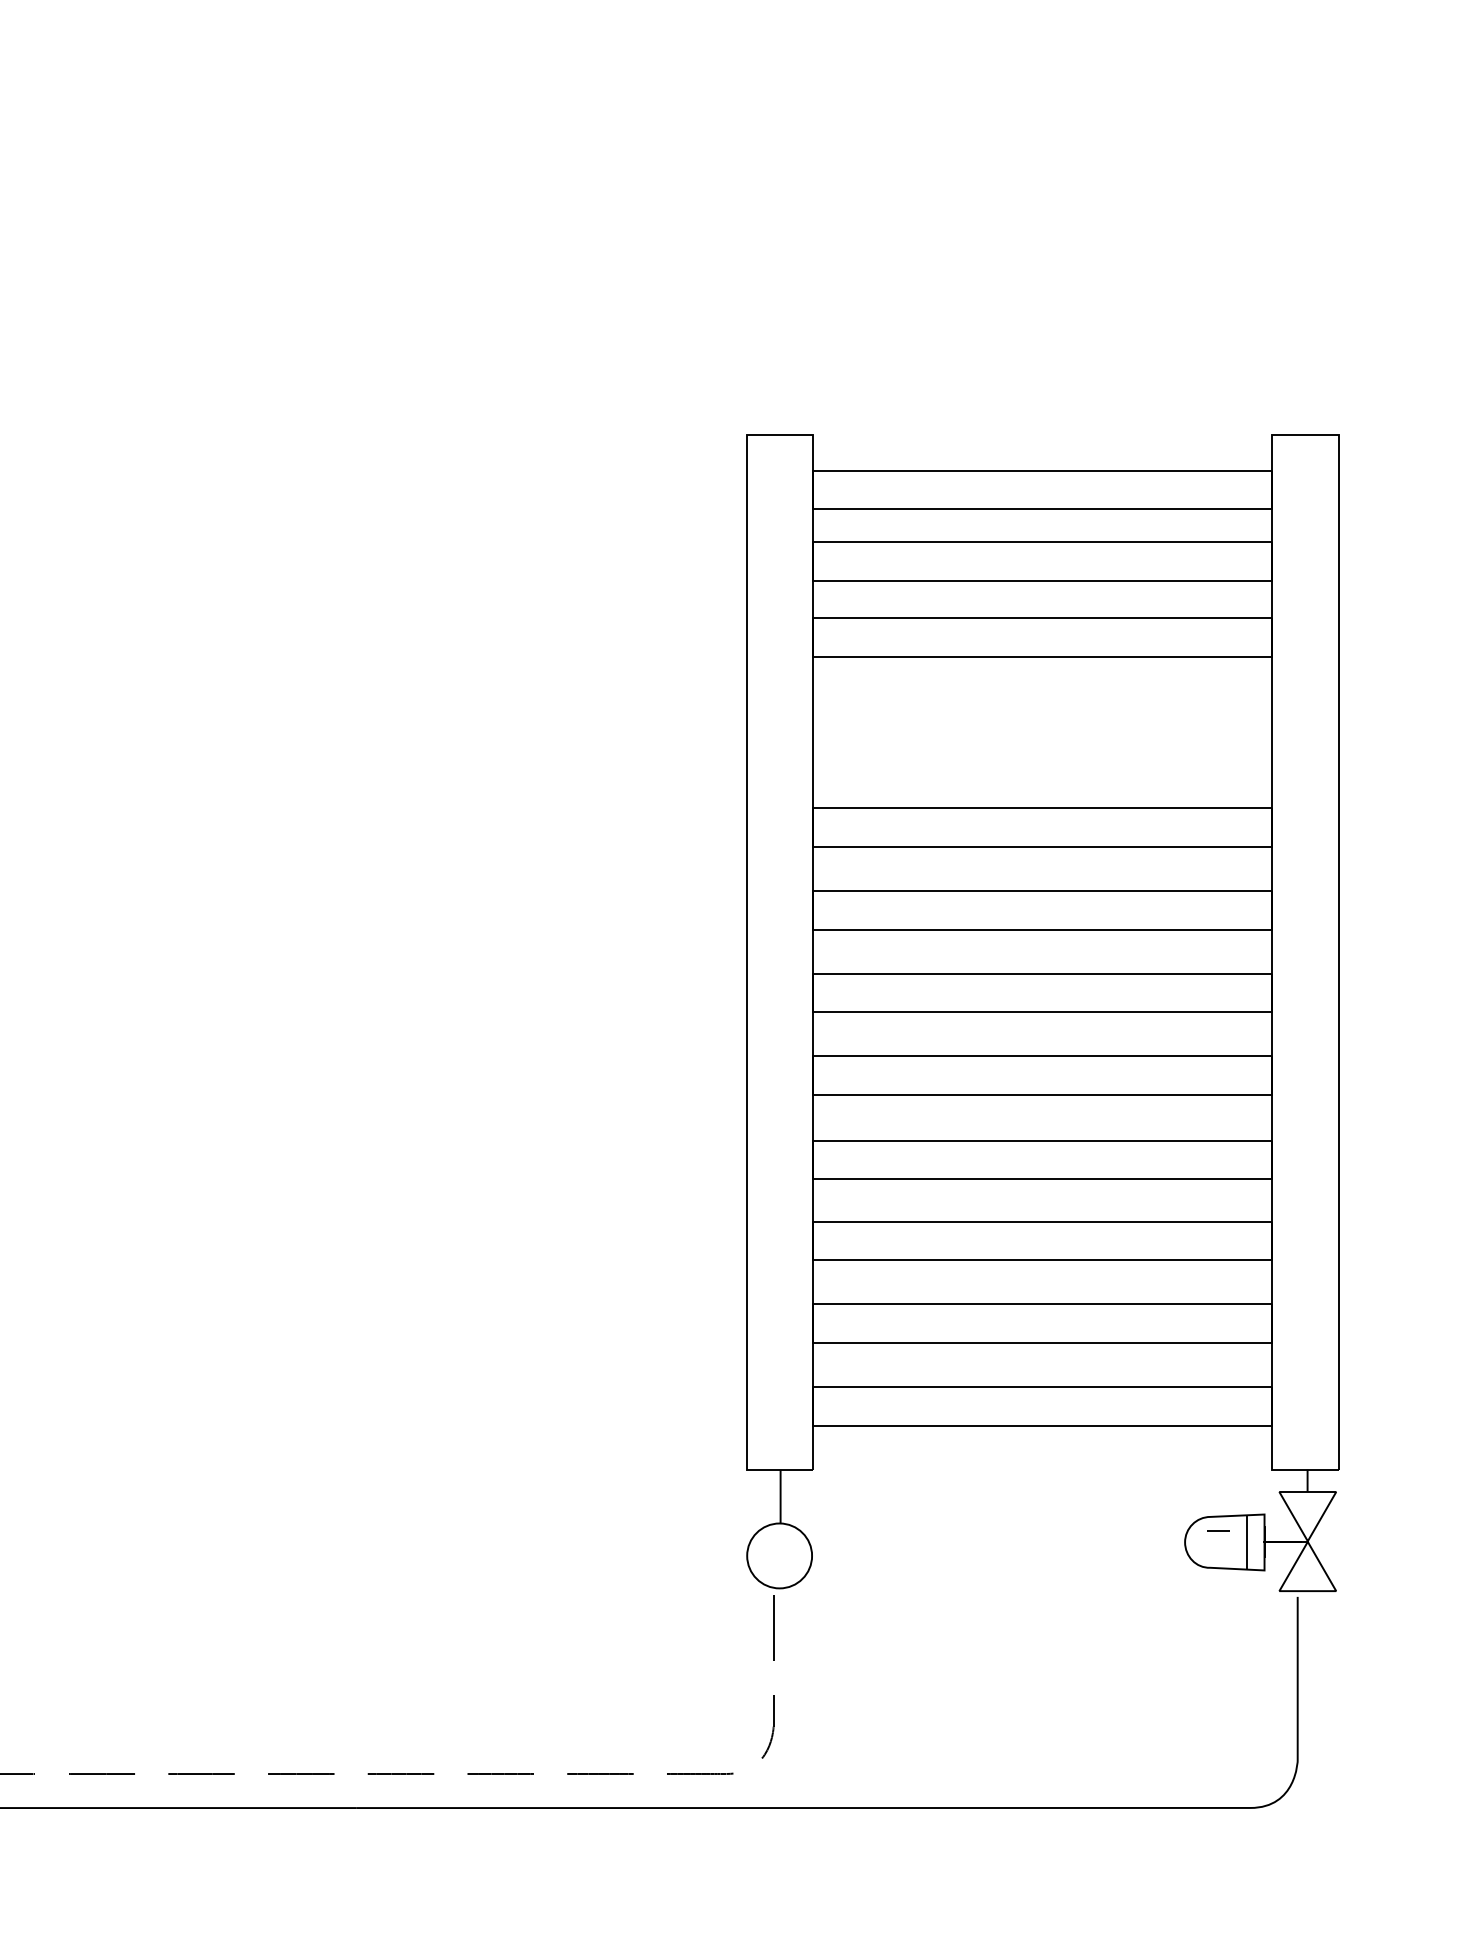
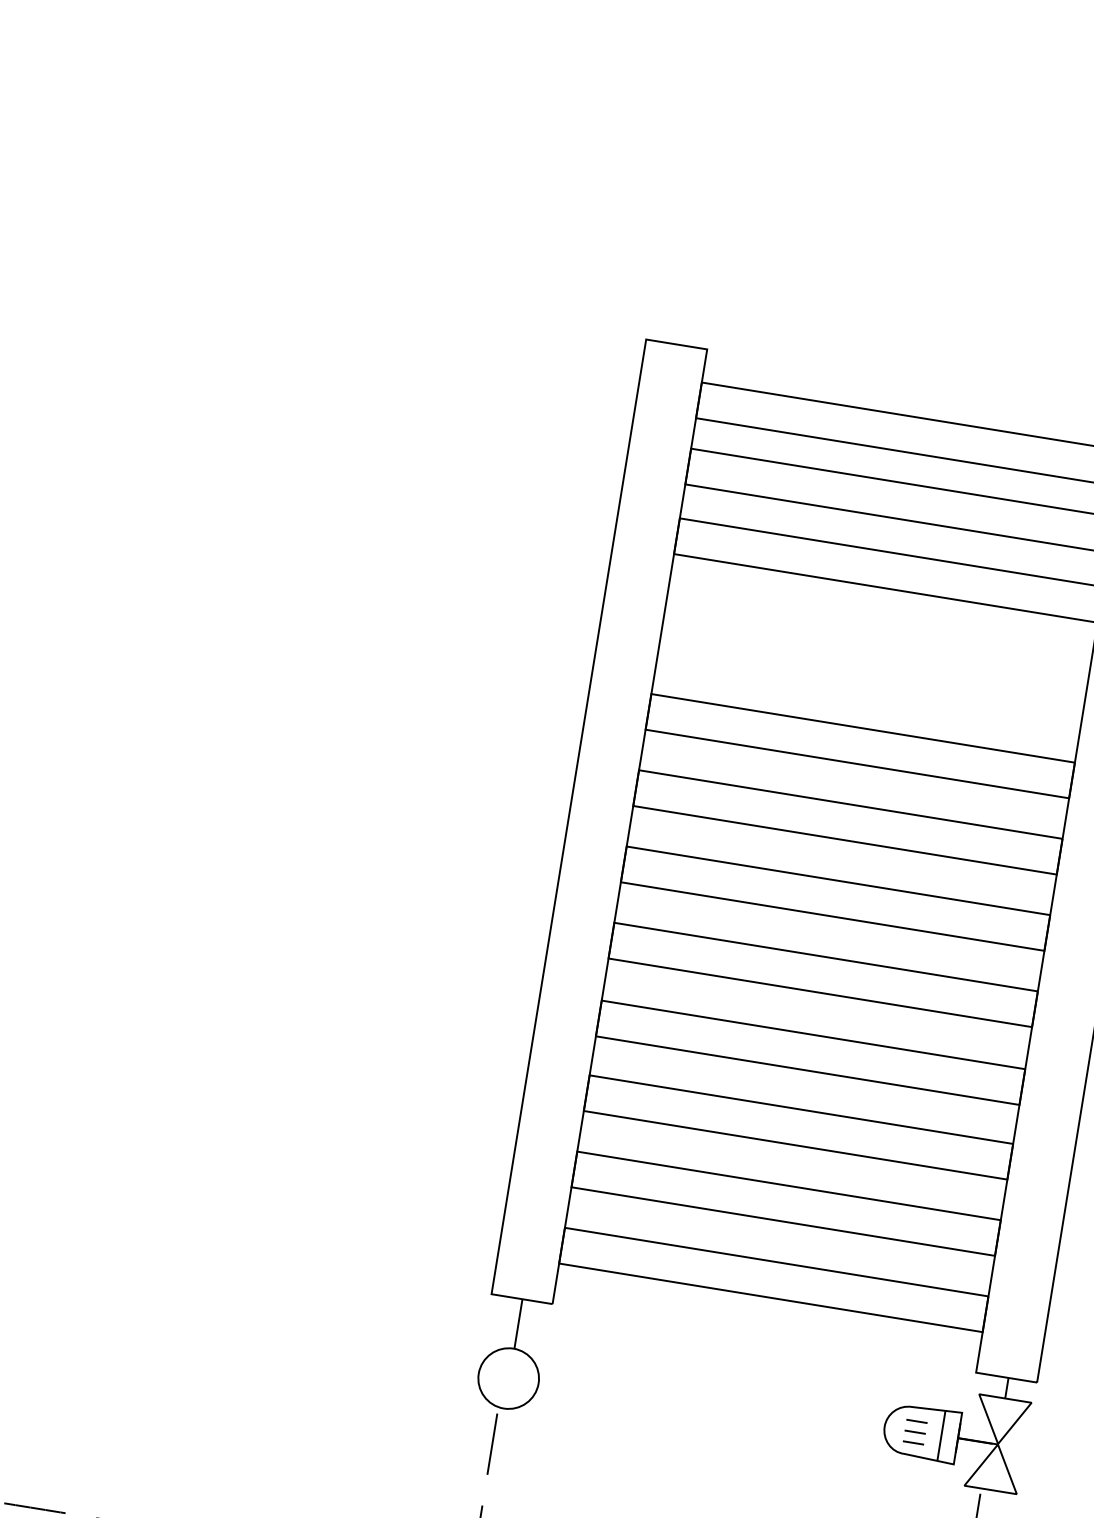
line: (1218, 1542) -> (915, 1431), added
line: (1218, 1554) -> (913, 1442), added

